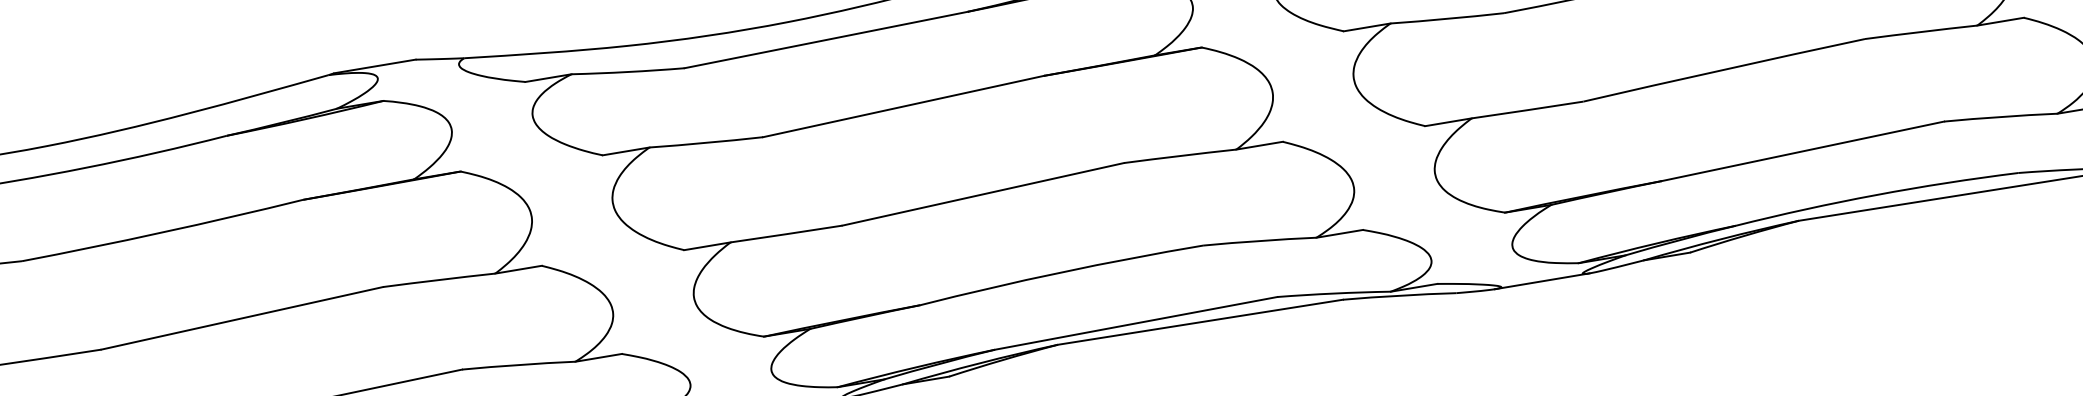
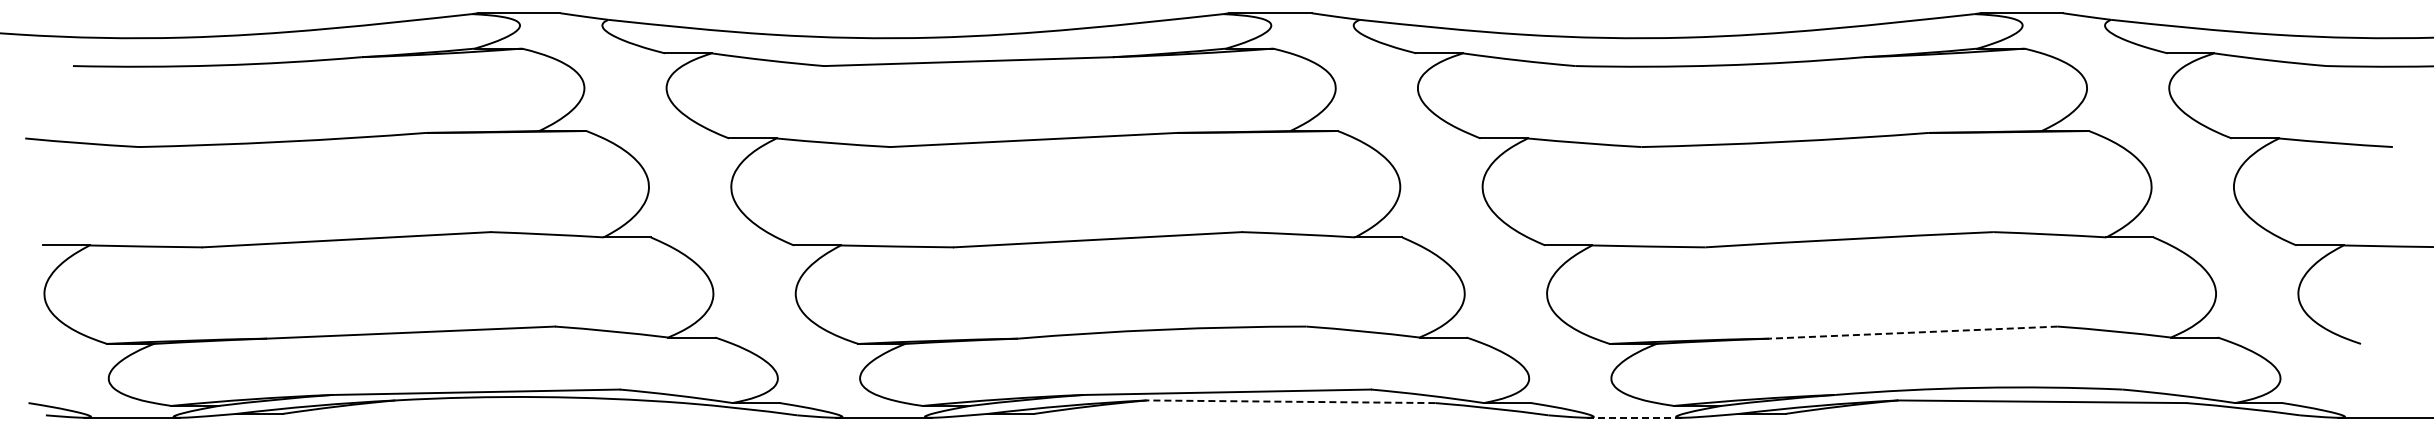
line: (1802, 151) -> (1913, 332), solid -> dashed
line: (1541, 281) -> (1634, 417), solid -> dashed
line: (1199, 322) -> (1290, 401), solid -> dashed

